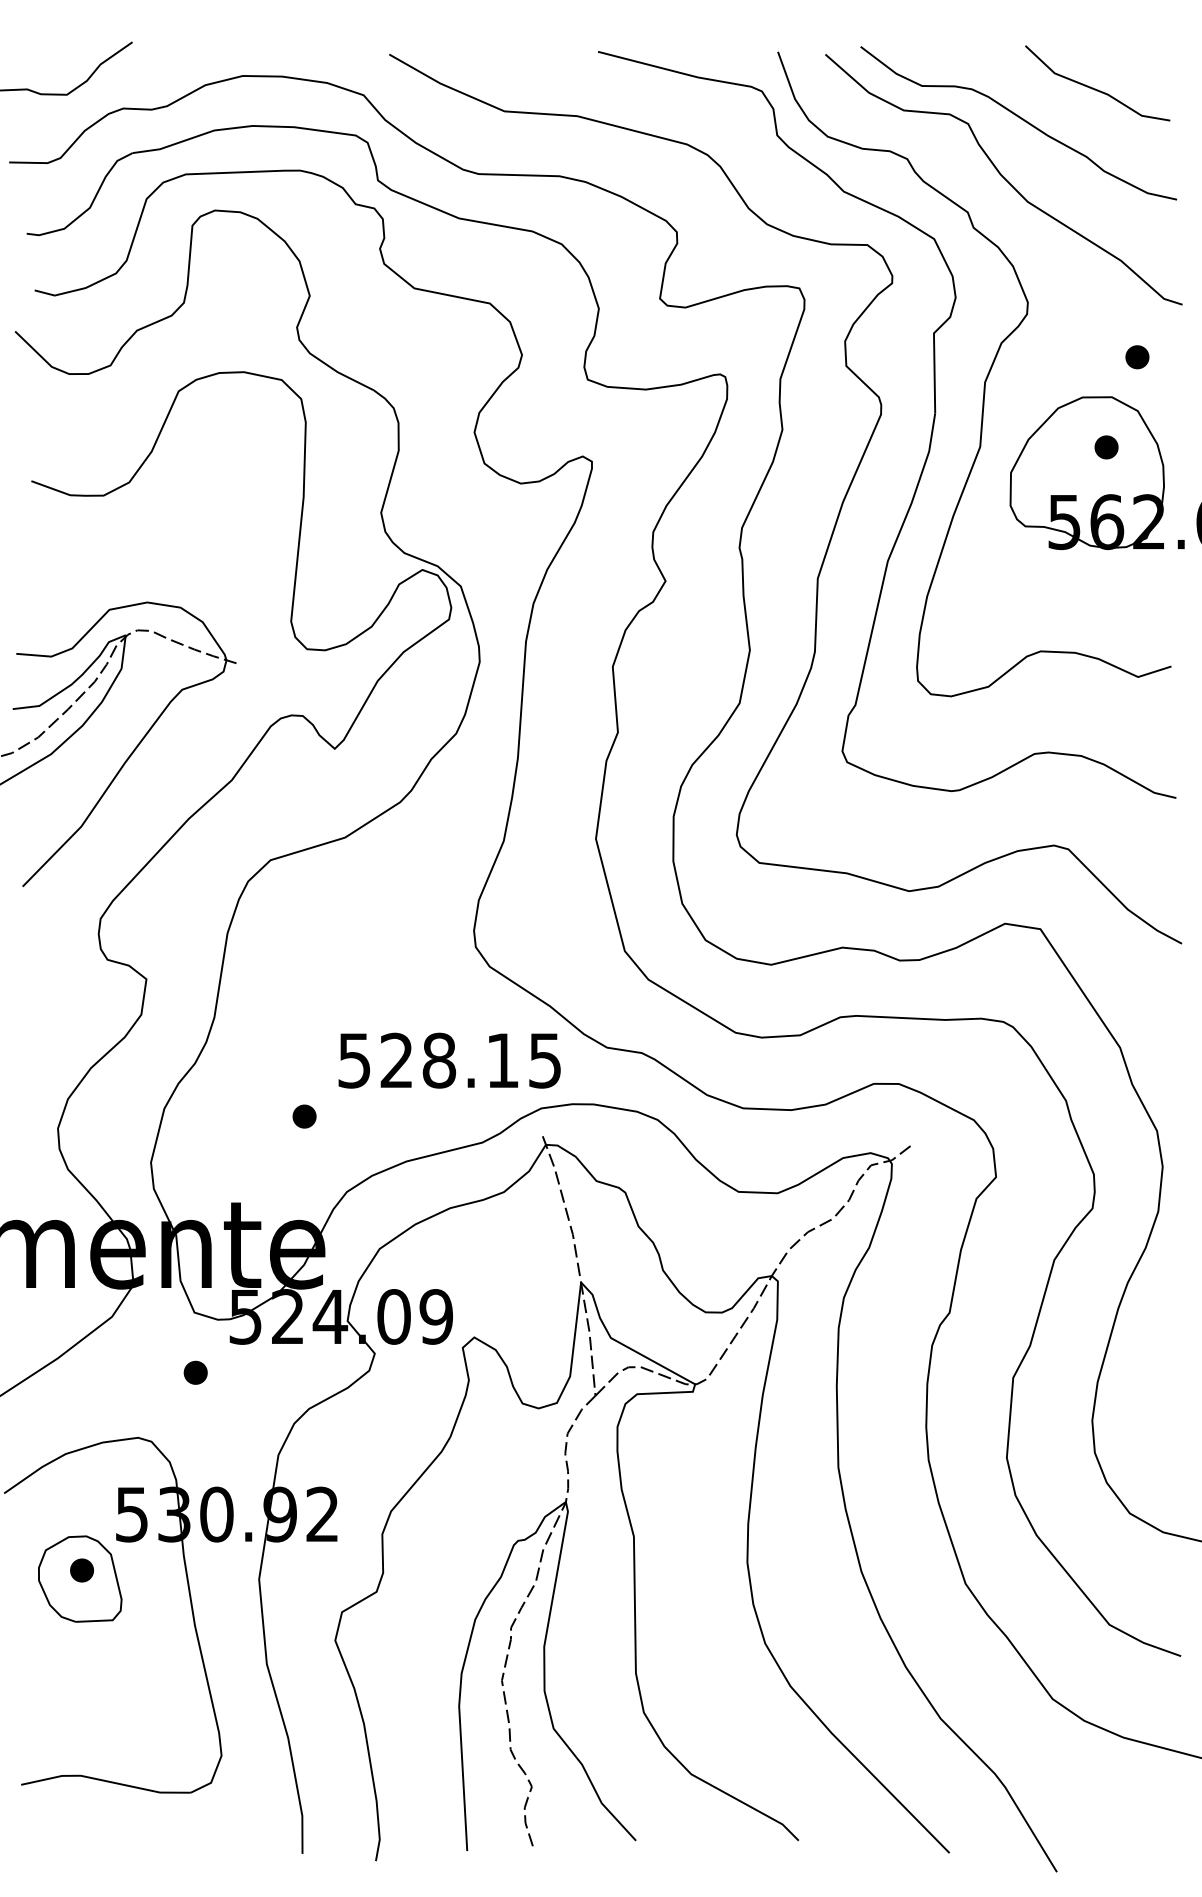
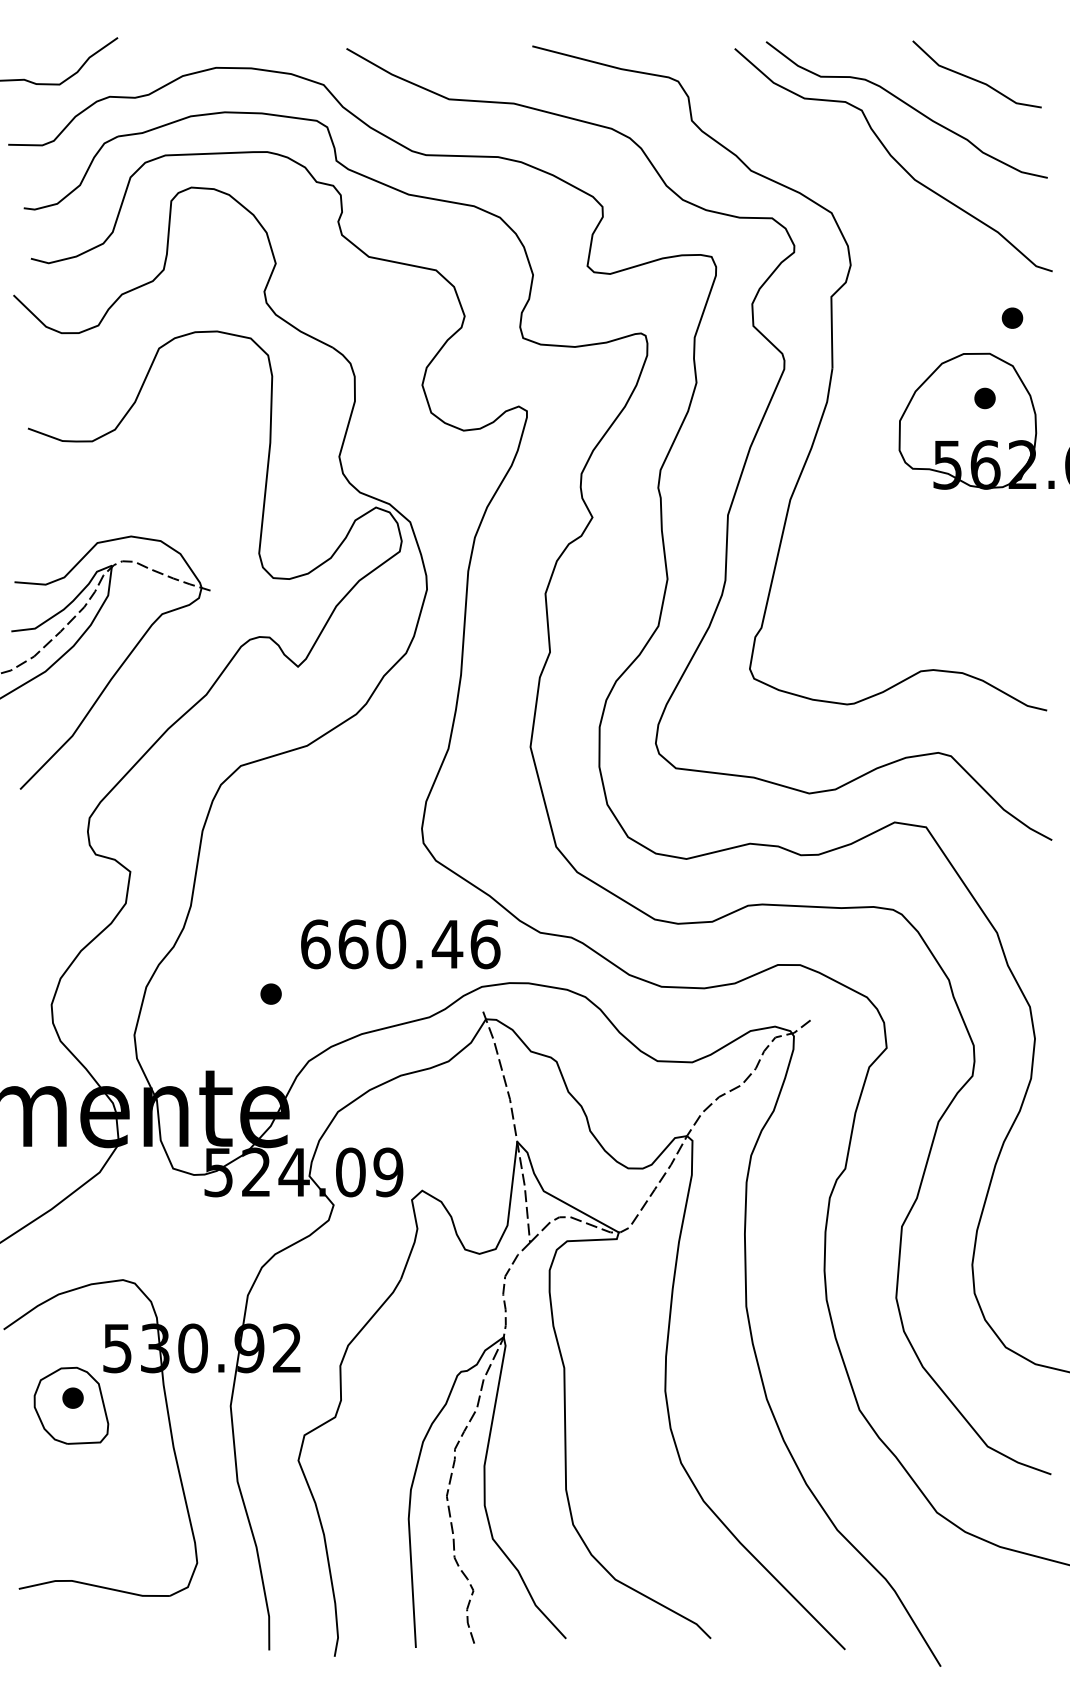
curve: (984, 380) -> (876, 338), removed
text: (449, 1060) -> (400, 944), 528.15 -> 660.46
part: (194, 1372) -> (173, 1221), removed

